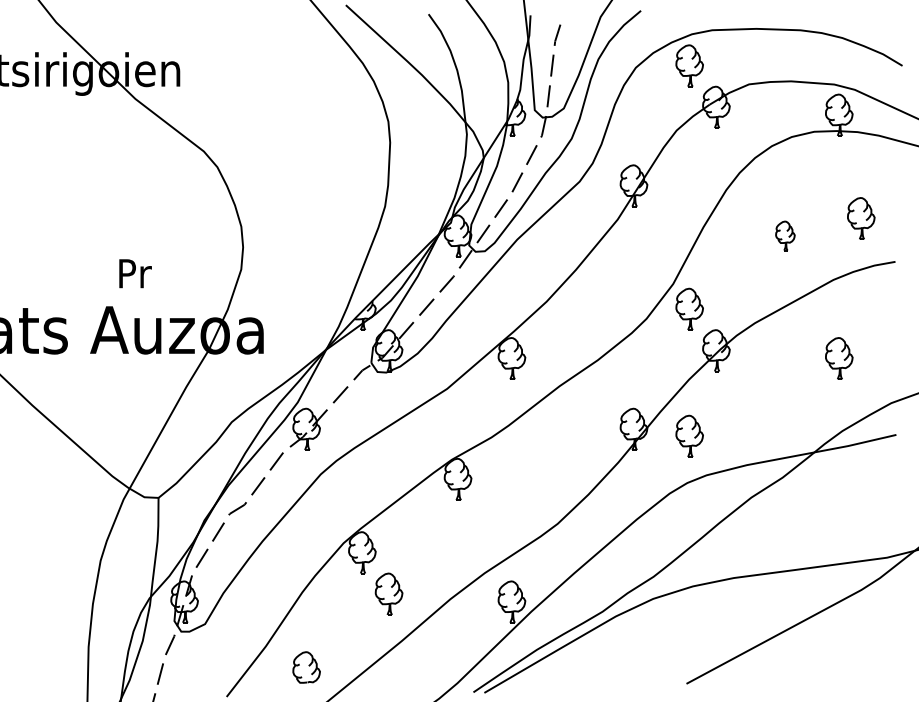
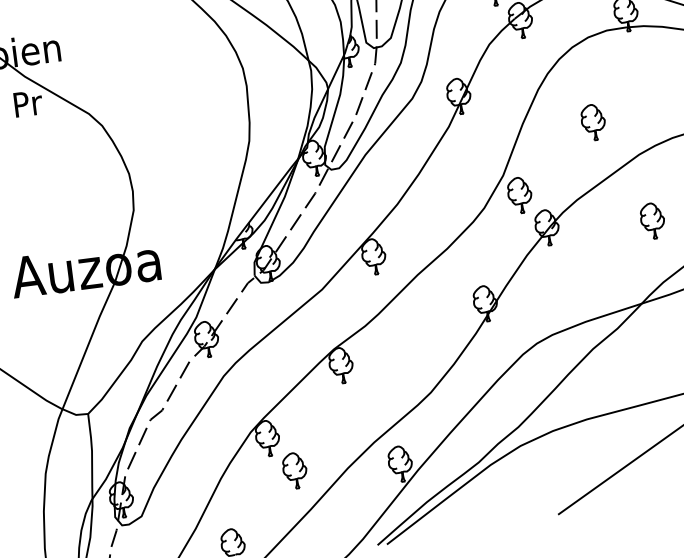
part: (861, 218) -> (656, 99), removed
part: (785, 235) -> (593, 122), size x1.43
text: (135, 273) -> (28, 103), moved
part: (689, 435) -> (533, 302), removed

